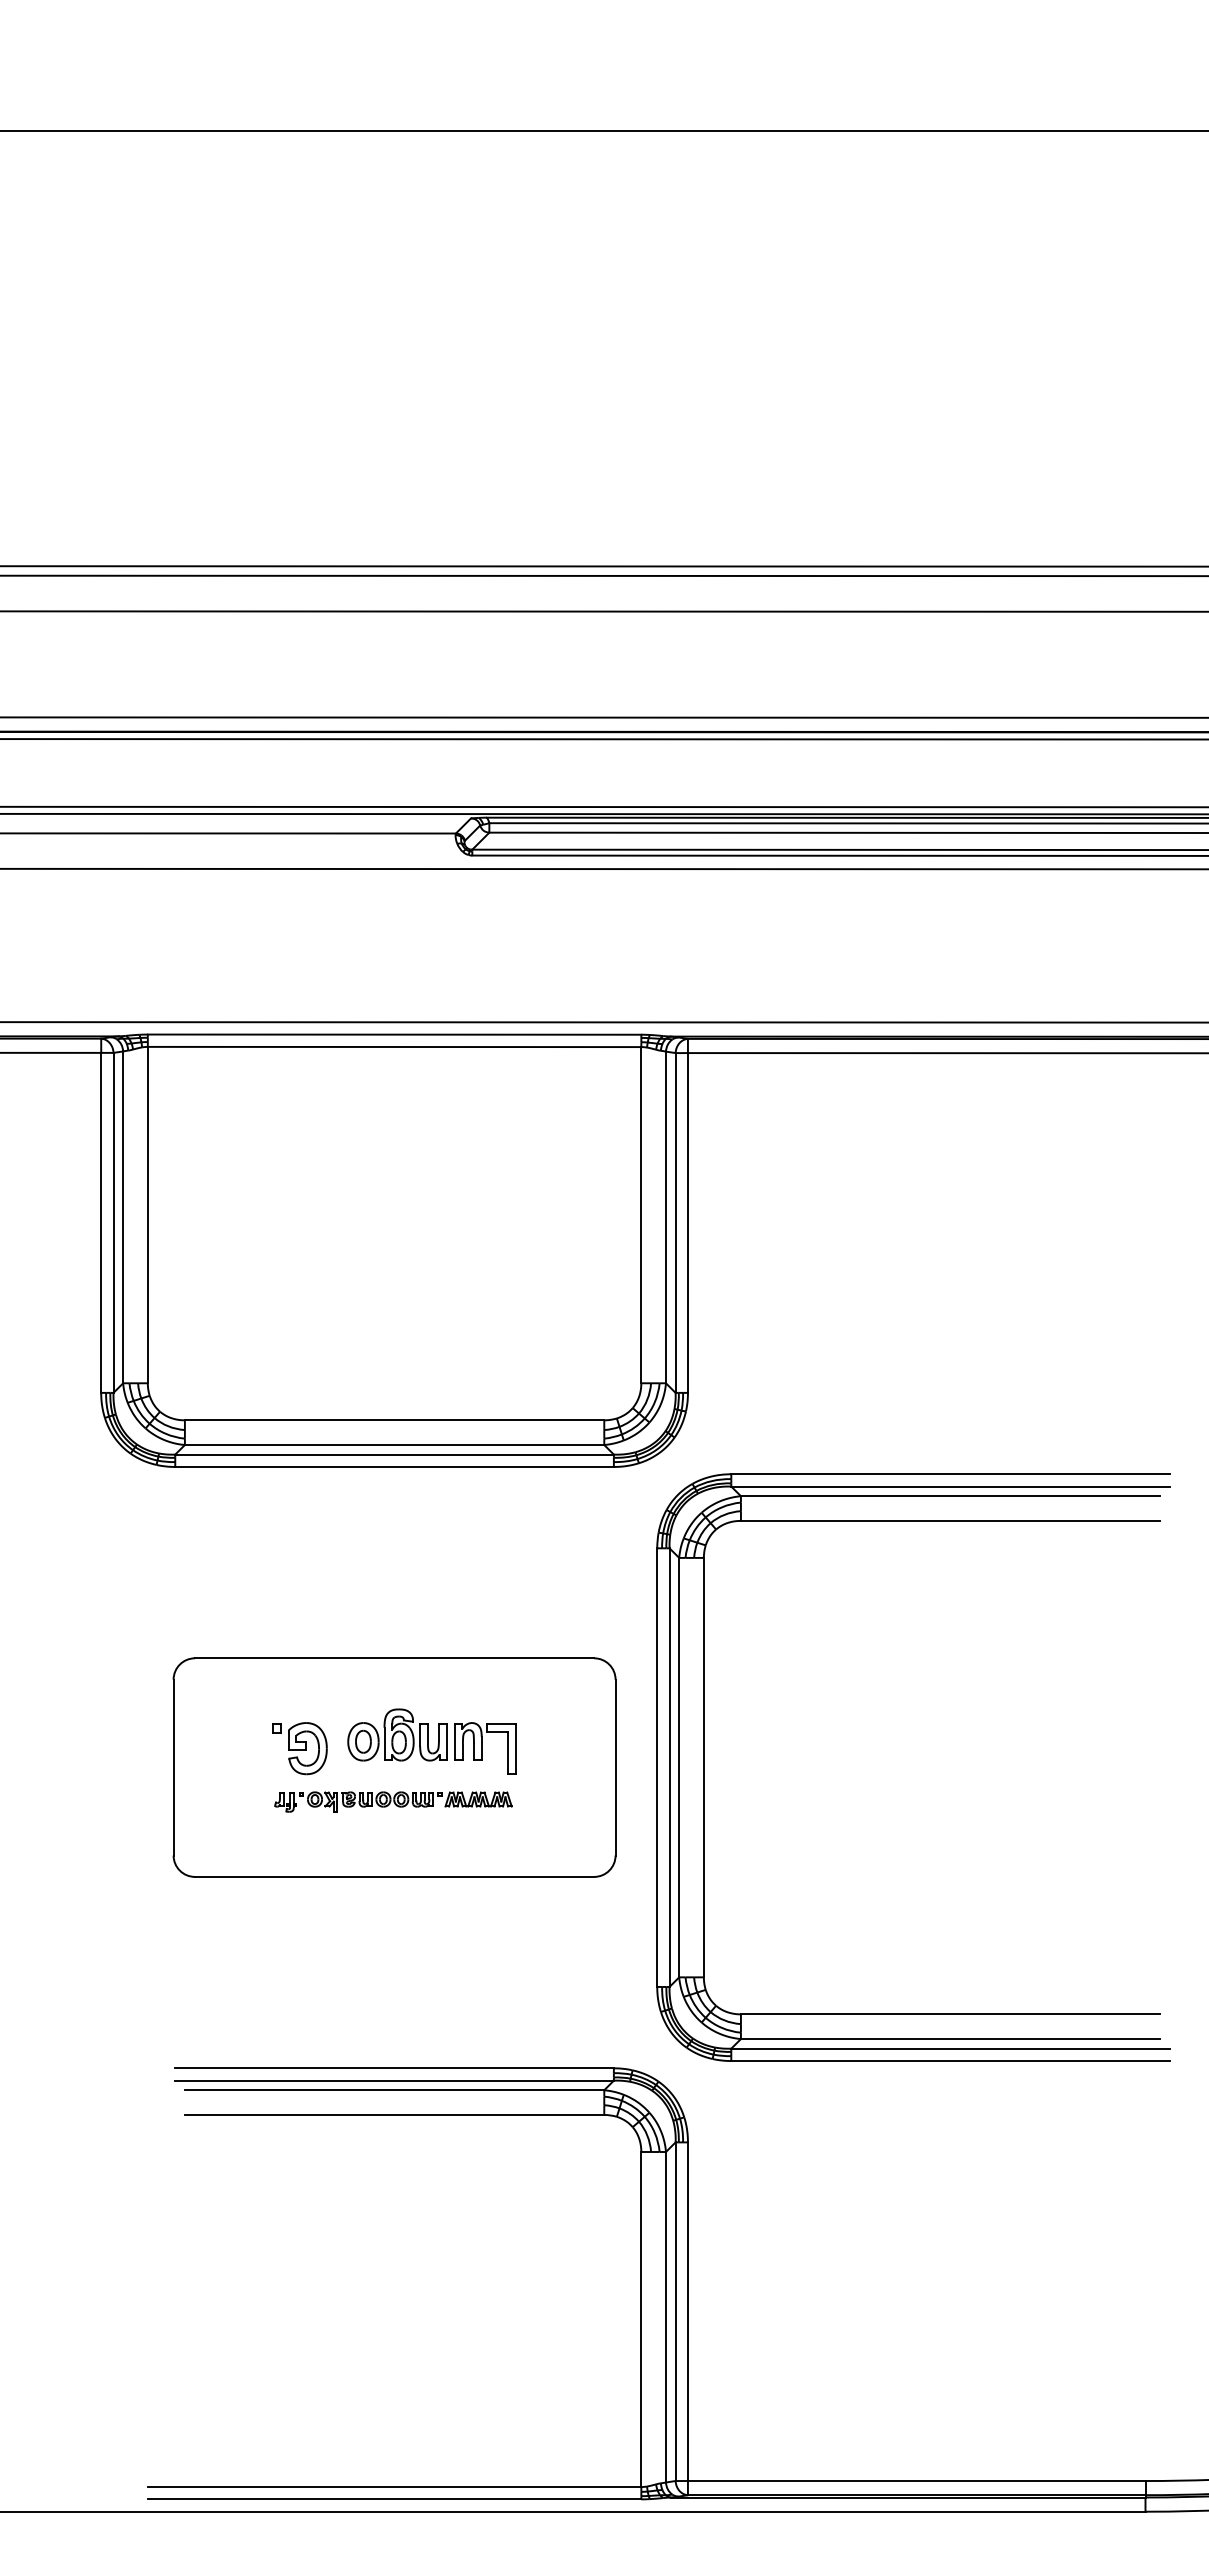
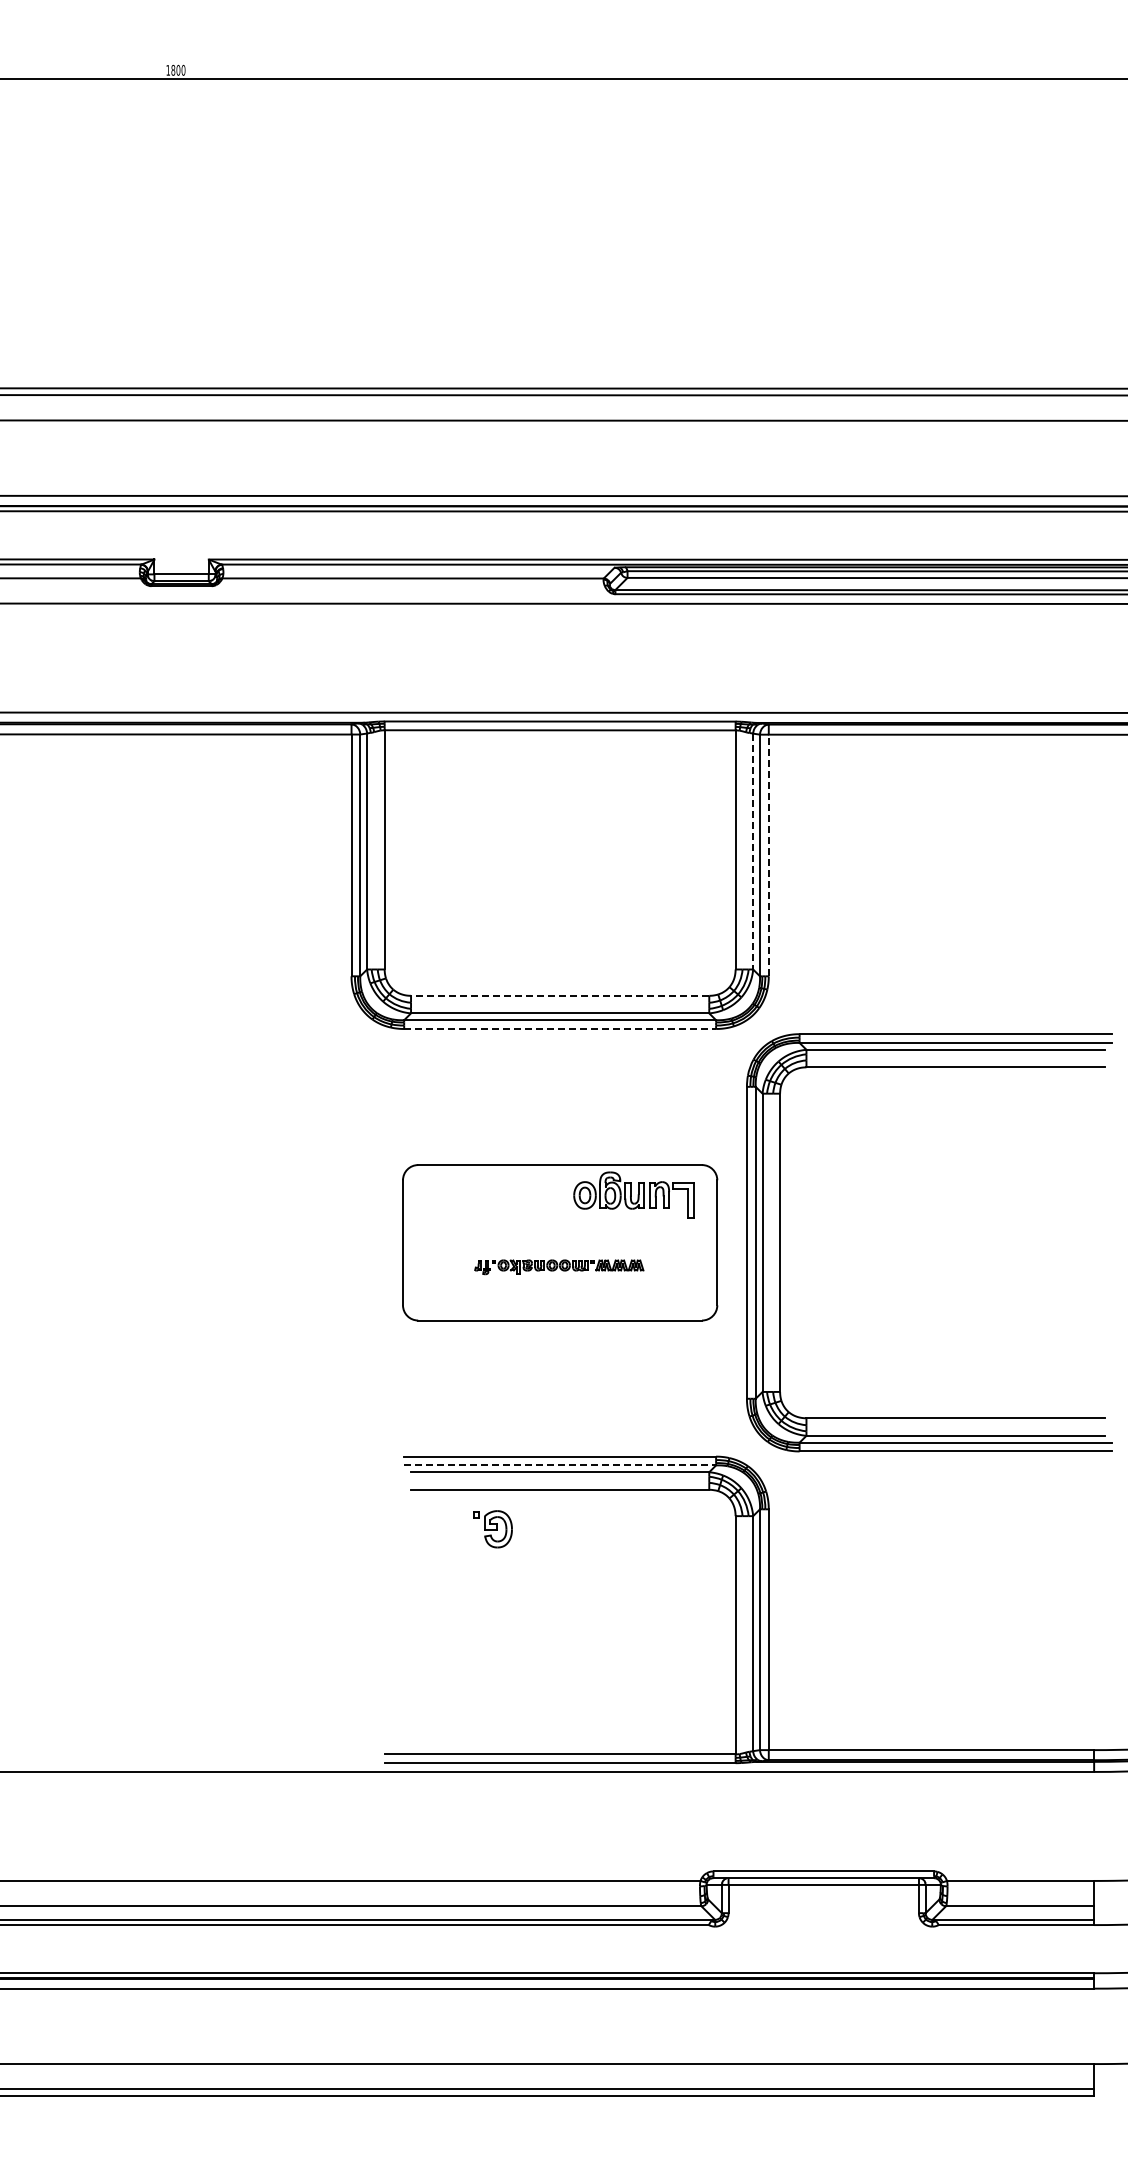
line: (666, 1217) -> (753, 851), solid -> dashed
line: (687, 1222) -> (768, 855), solid -> dashed
line: (393, 1419) -> (559, 995), solid -> dashed
line: (395, 1467) -> (560, 1029), solid -> dashed
part: (431, 1740) -> (633, 1194), moved
part: (299, 1748) -> (492, 1529), moved
line: (395, 2080) -> (560, 1465), solid -> dashed

